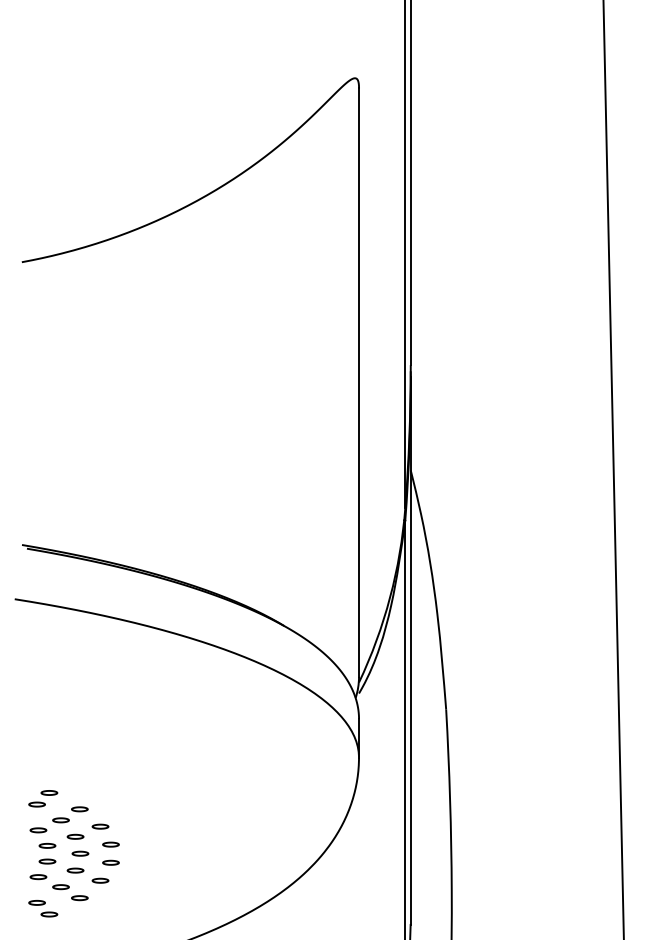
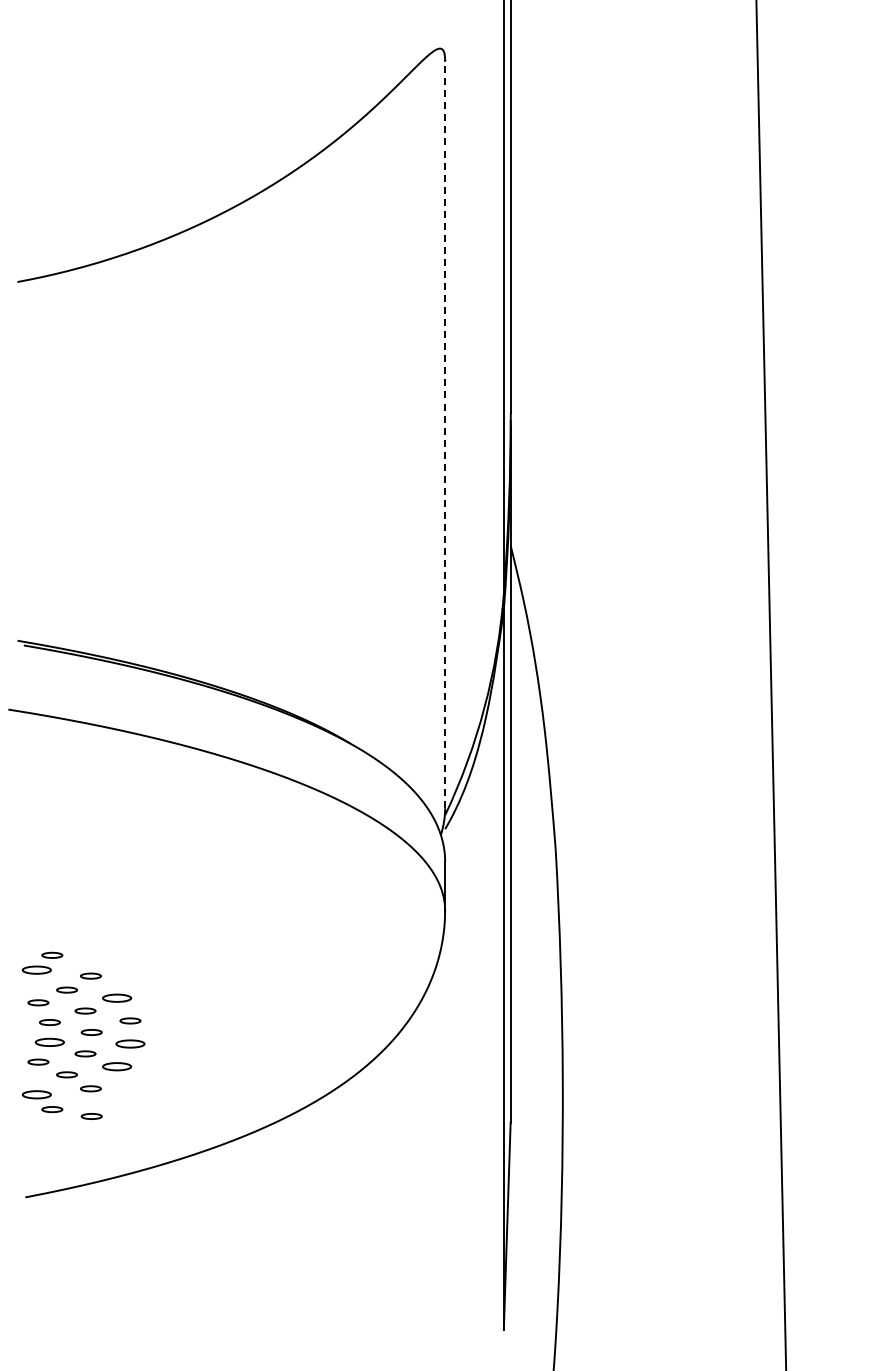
line: (359, 382) -> (445, 434), solid -> dashed
part: (36, 804) -> (36, 969), size x1.4
part: (100, 826) -> (117, 997), size x1.4
part: (47, 861) -> (49, 1042), size x1.4
part: (111, 862) -> (130, 1043), size x1.4
part: (100, 880) -> (117, 1066), size x1.4
part: (36, 902) -> (36, 1094), size x1.4
part: (80, 919) -> (91, 1116), added

